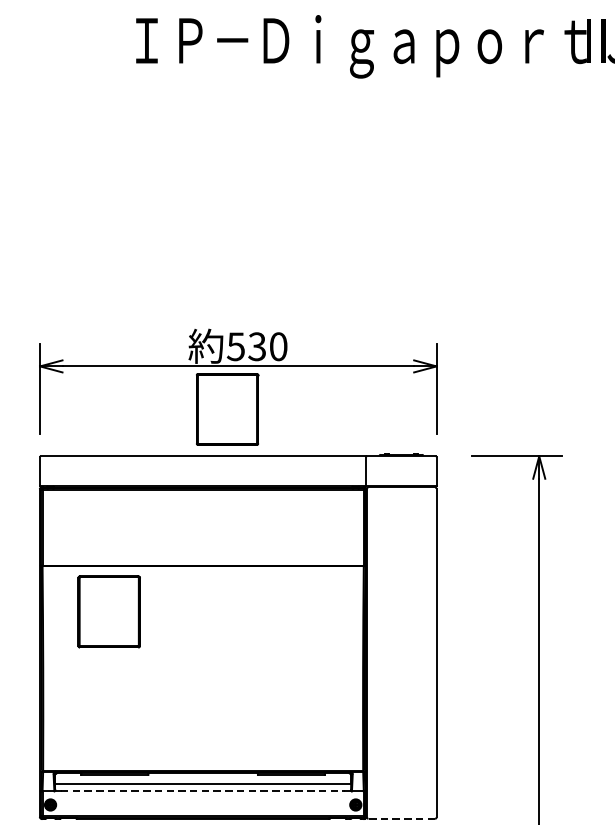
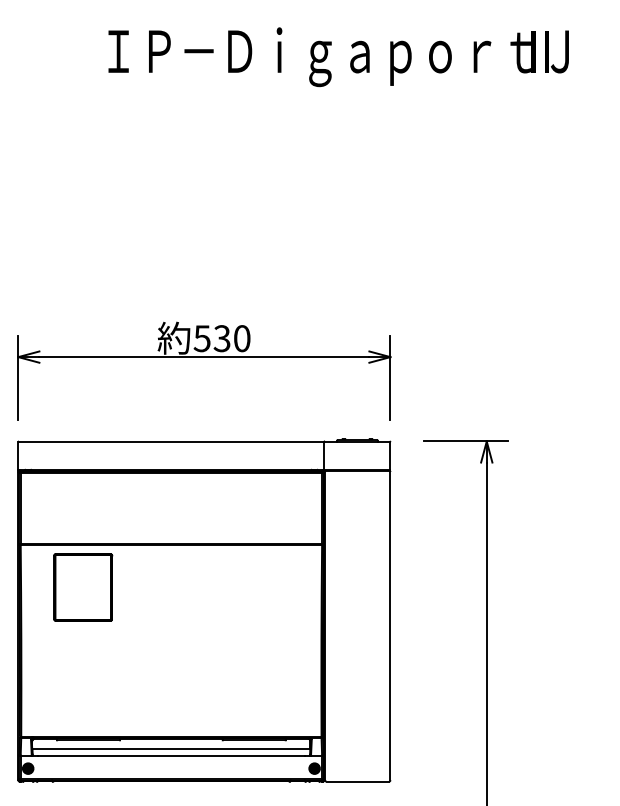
part: (227, 409) -> (194, 397), removed
line: (203, 790) -> (171, 755), dashed -> solid
line: (401, 818) -> (357, 781), dashed -> solid

